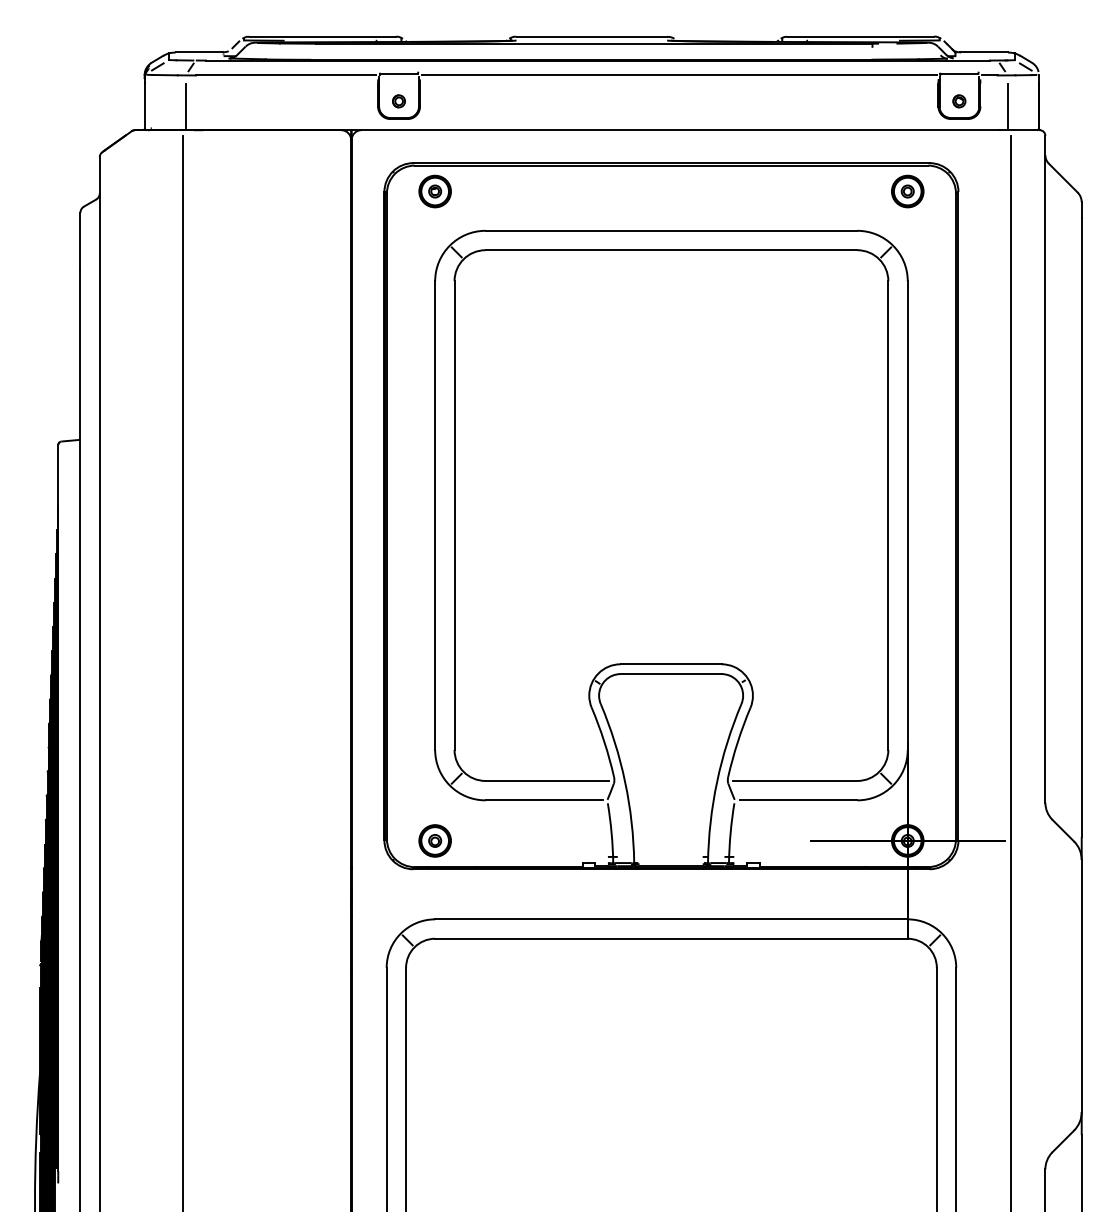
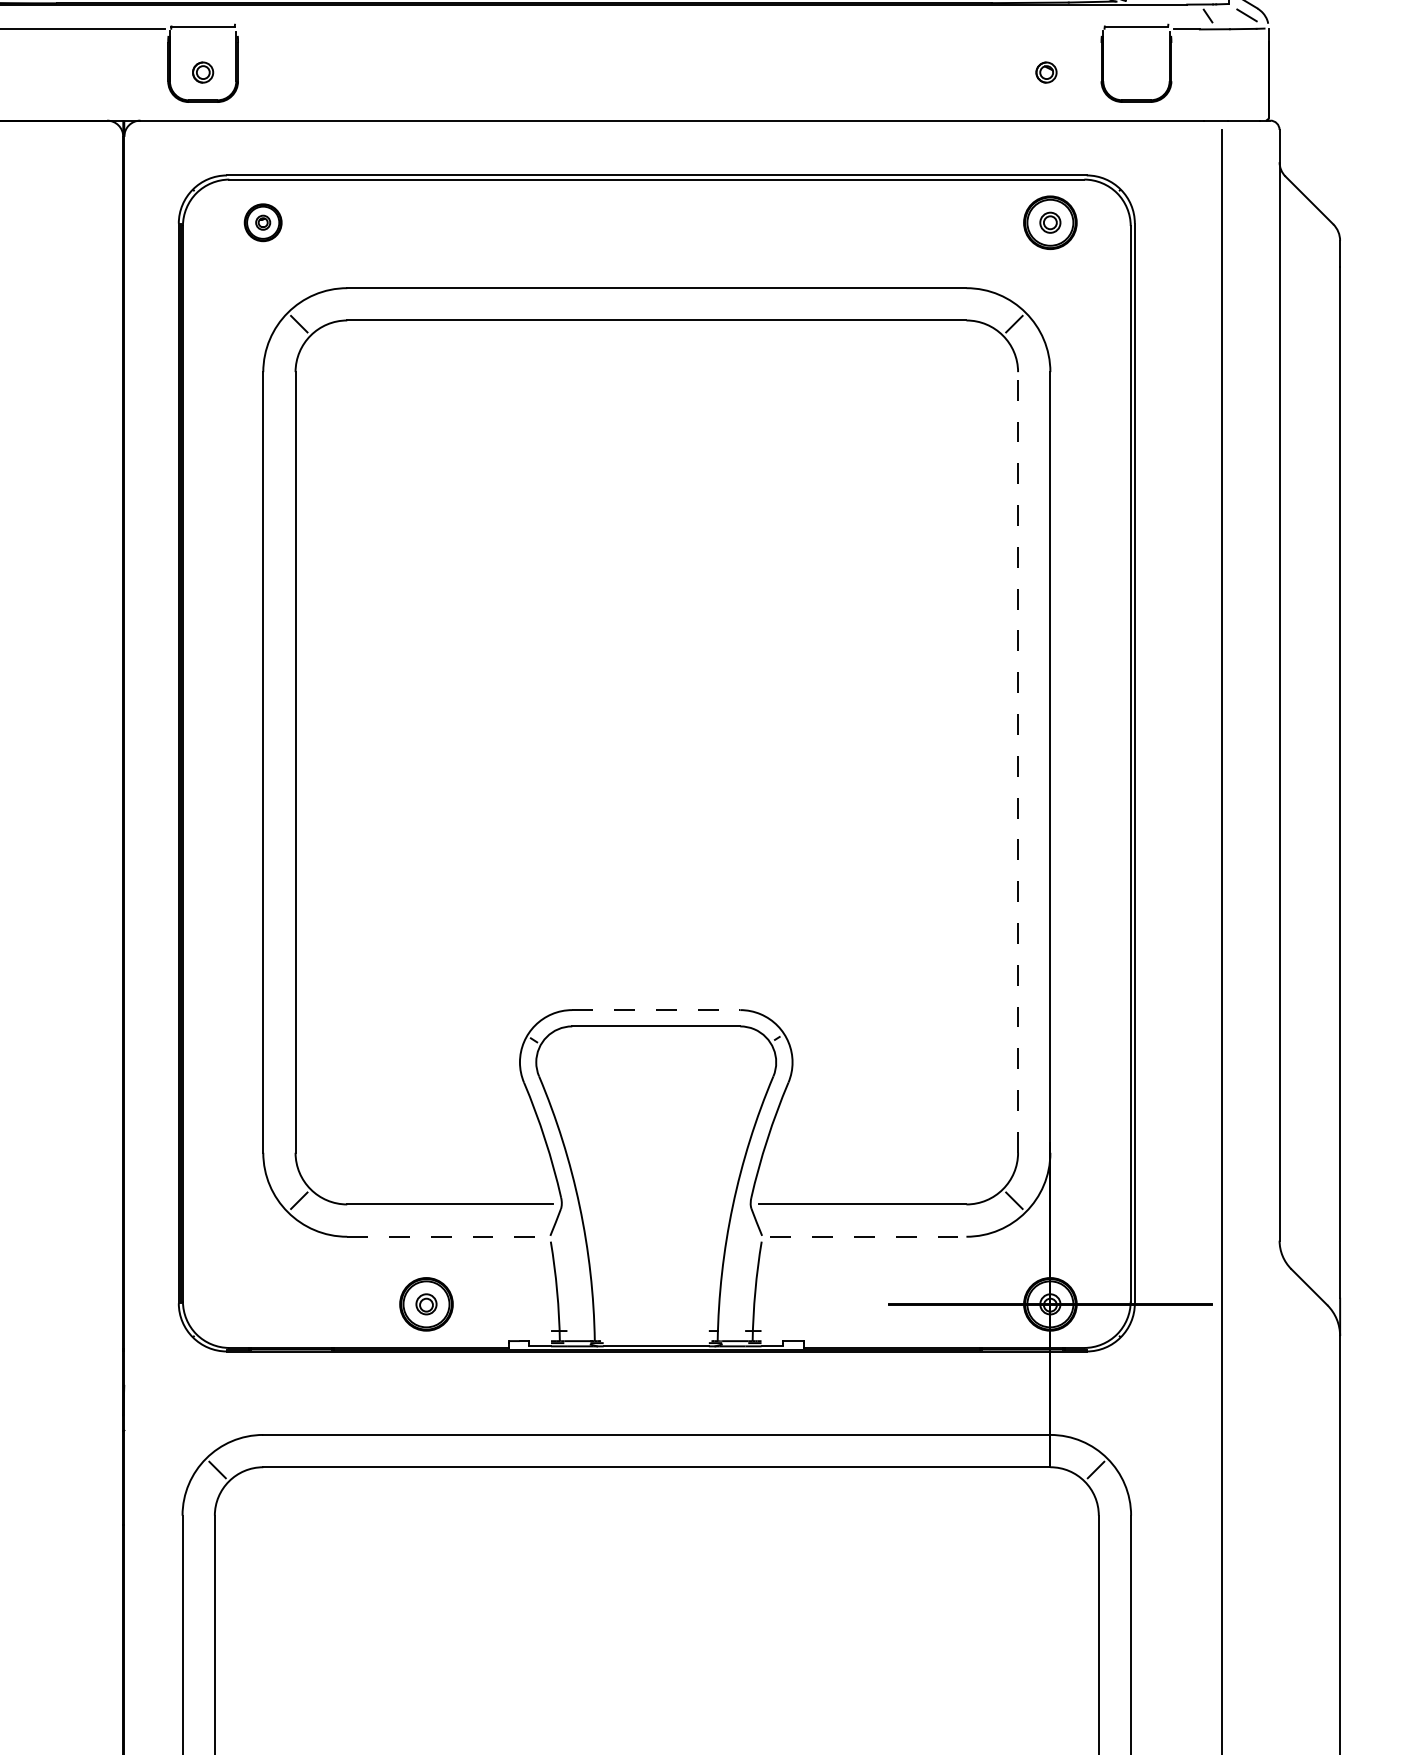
line: (678, 75) -> (668, 29), removed
part: (959, 101) -> (1046, 72), moved
line: (1007, 105) -> (1216, 79), removed
part: (434, 191) -> (262, 222), size x0.7
line: (888, 515) -> (1018, 762), solid -> dashed
line: (671, 664) -> (656, 1010), solid -> dashed
line: (544, 800) -> (445, 1236), solid -> dashed
line: (798, 800) -> (868, 1236), solid -> dashed
part: (434, 840) -> (425, 1303), moved

